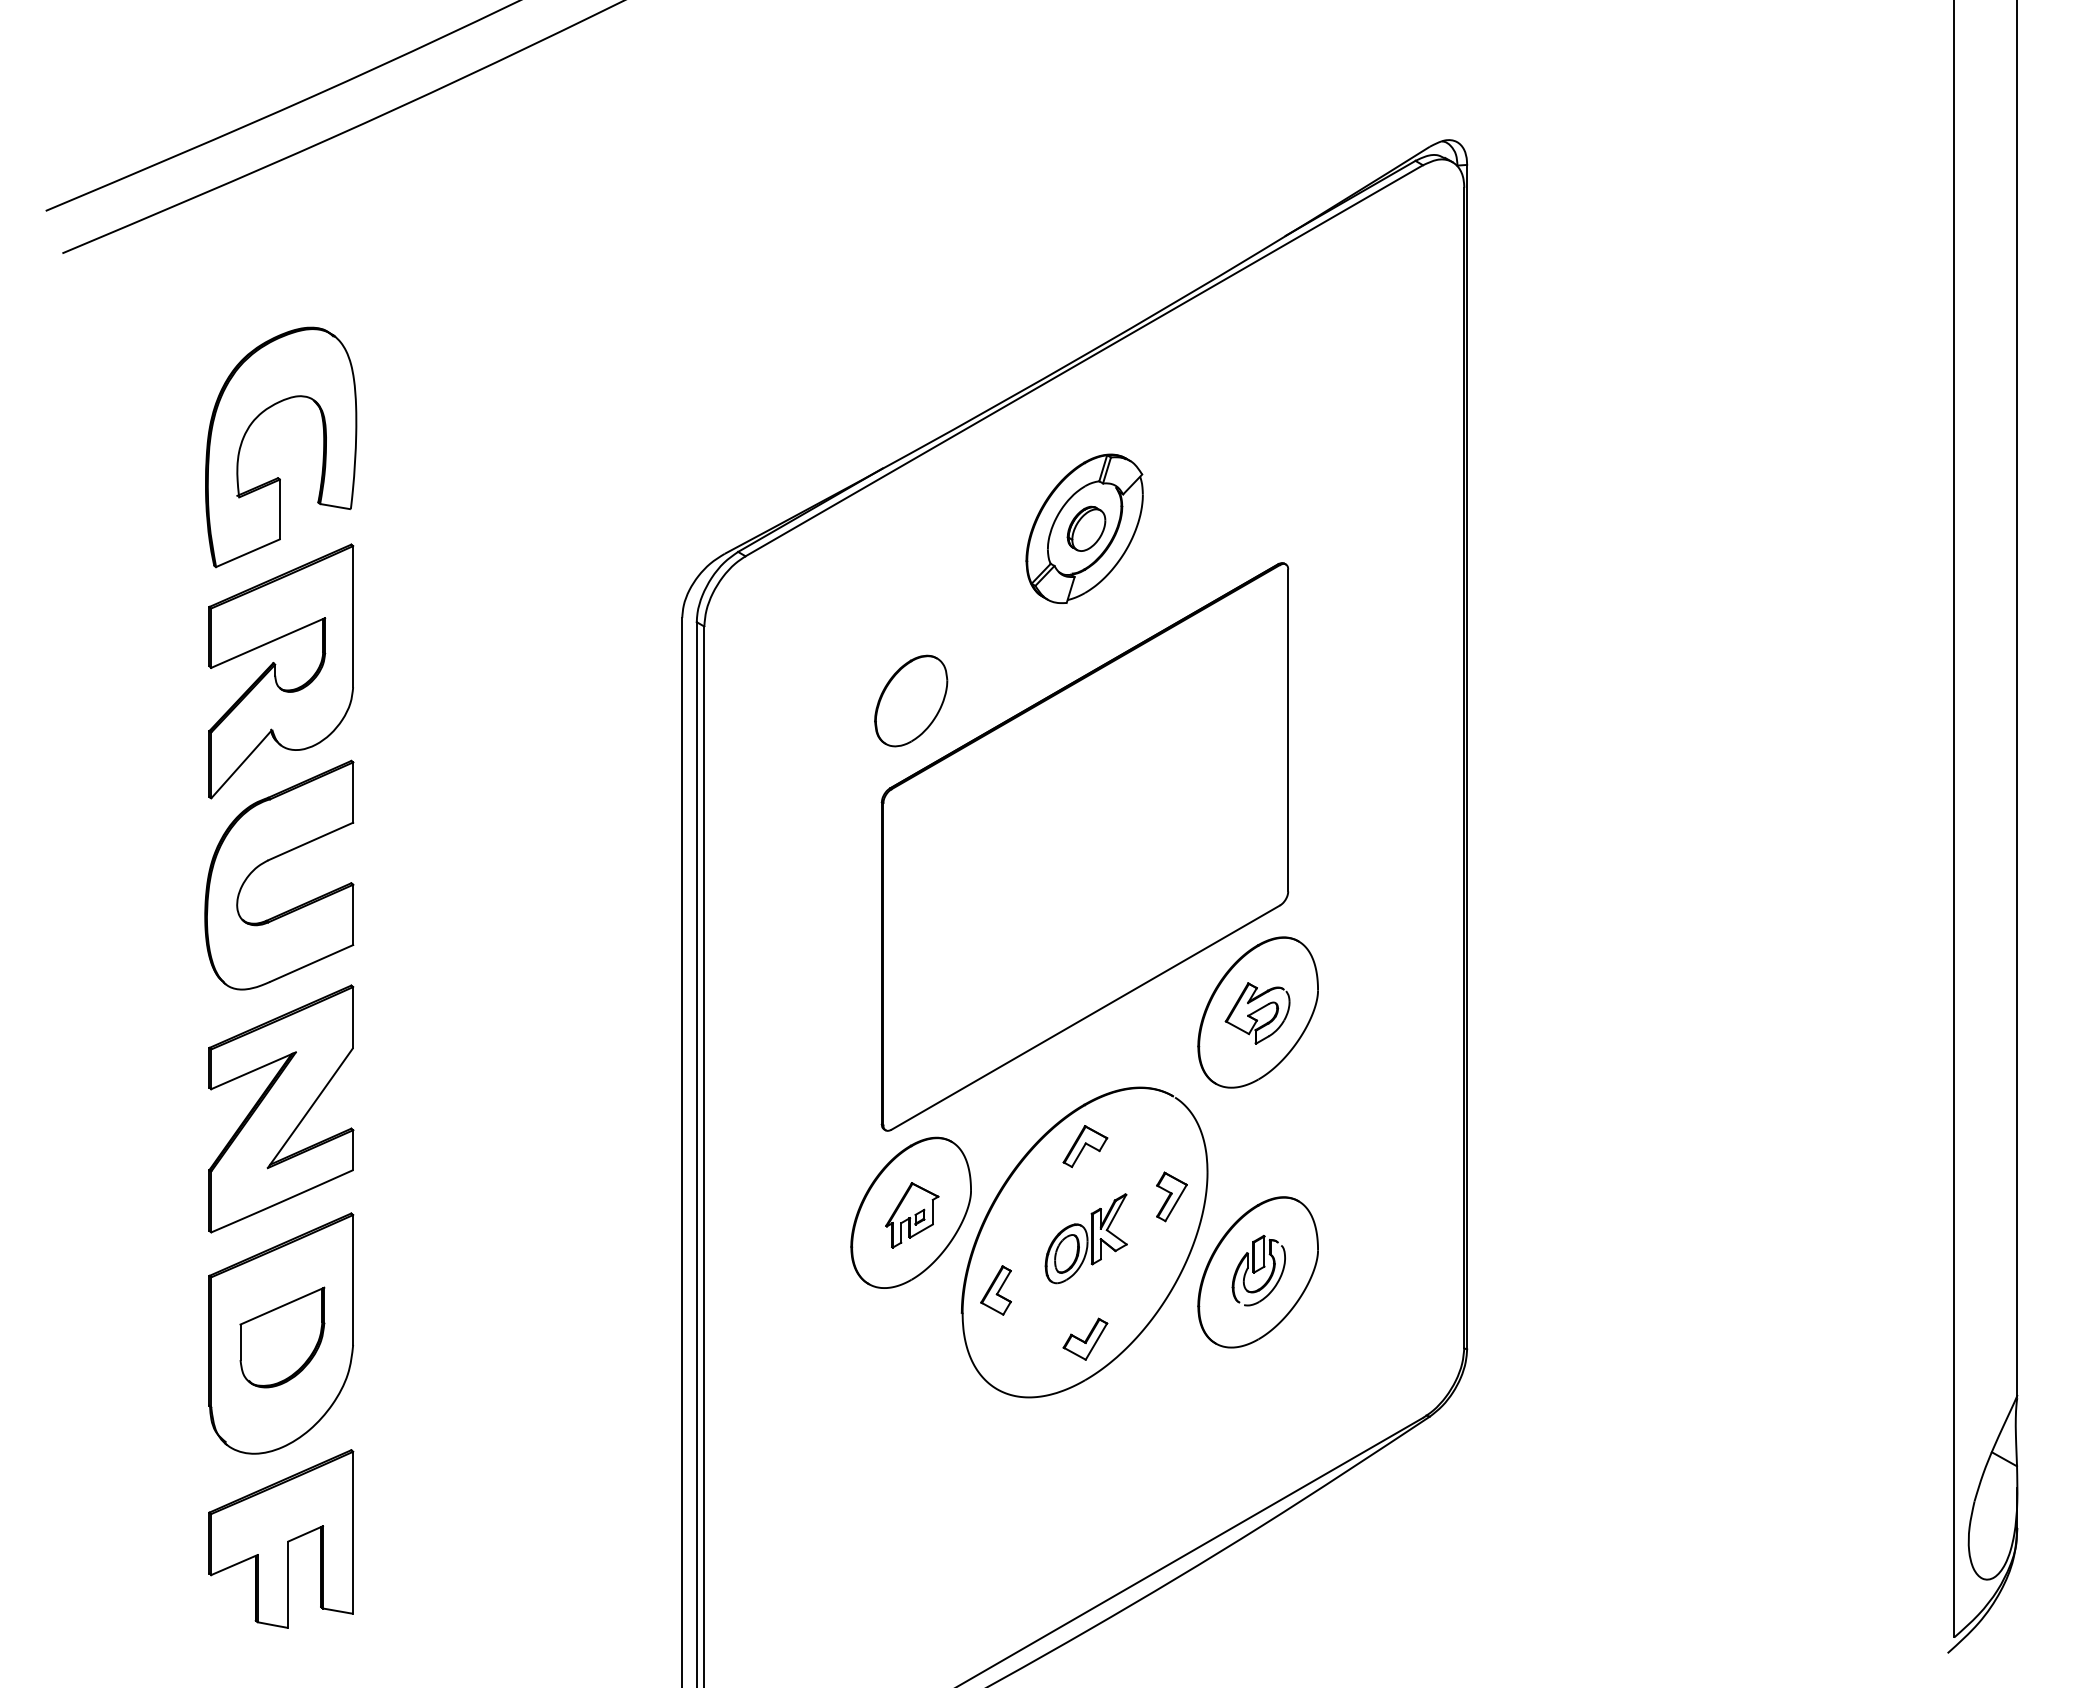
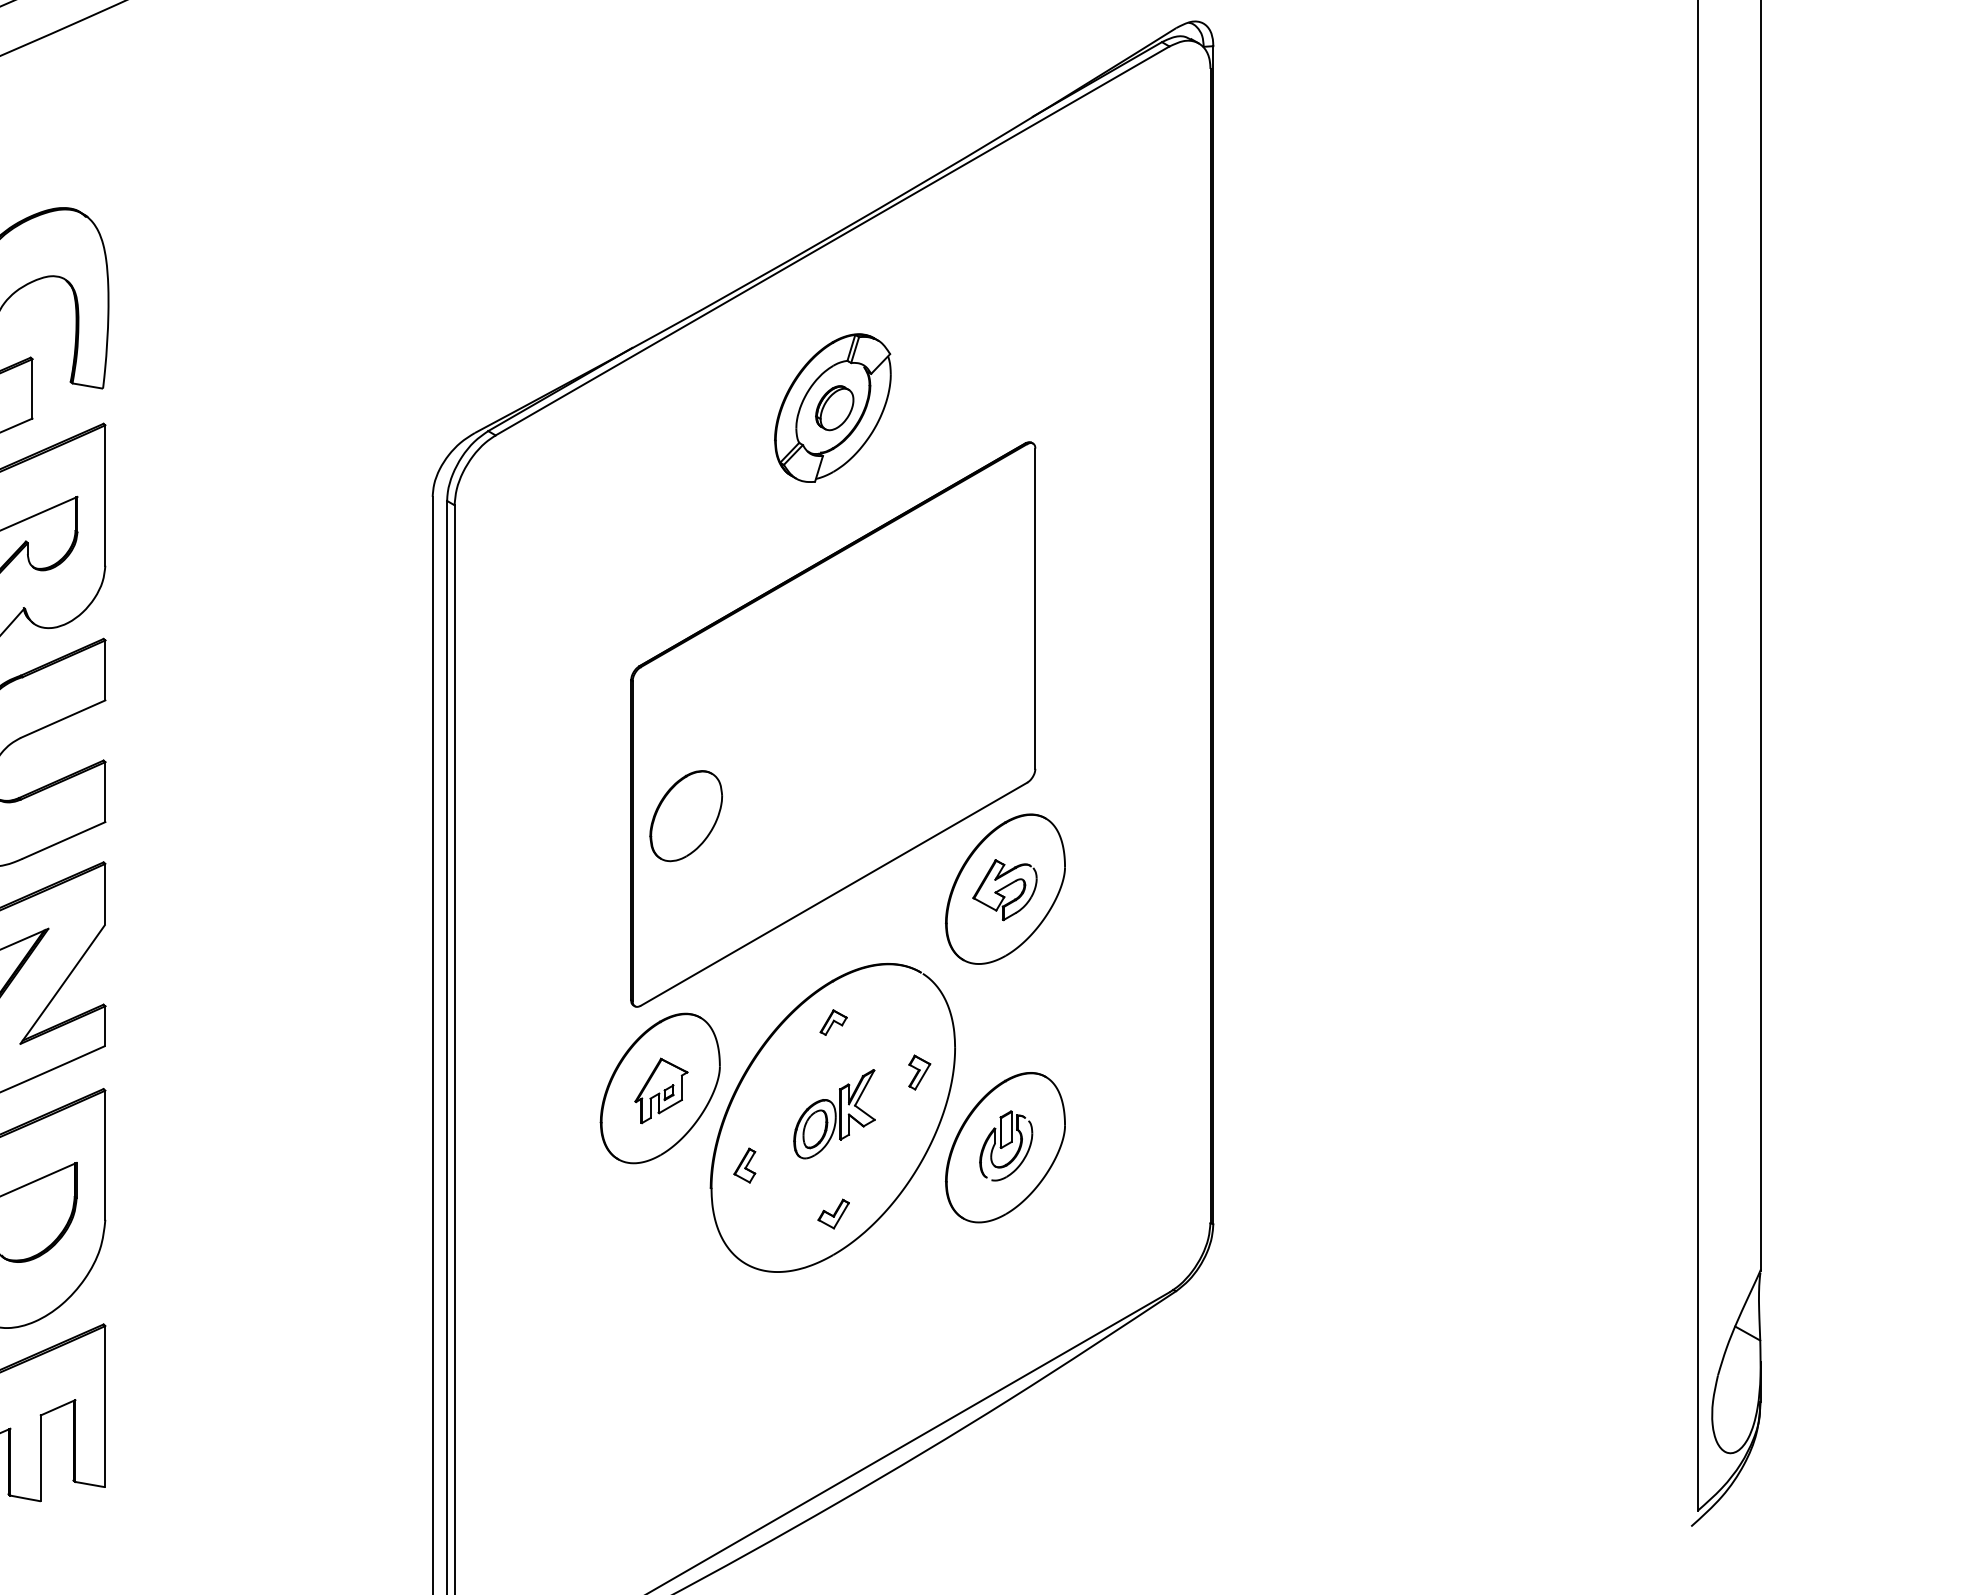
part: (911, 700) -> (686, 815), moved
part: (1085, 1146) -> (833, 1022), size x0.6
part: (1171, 1196) -> (919, 1072), size x0.7
part: (995, 1290) -> (744, 1165), size x0.7
part: (1085, 1338) -> (833, 1213), size x0.7

